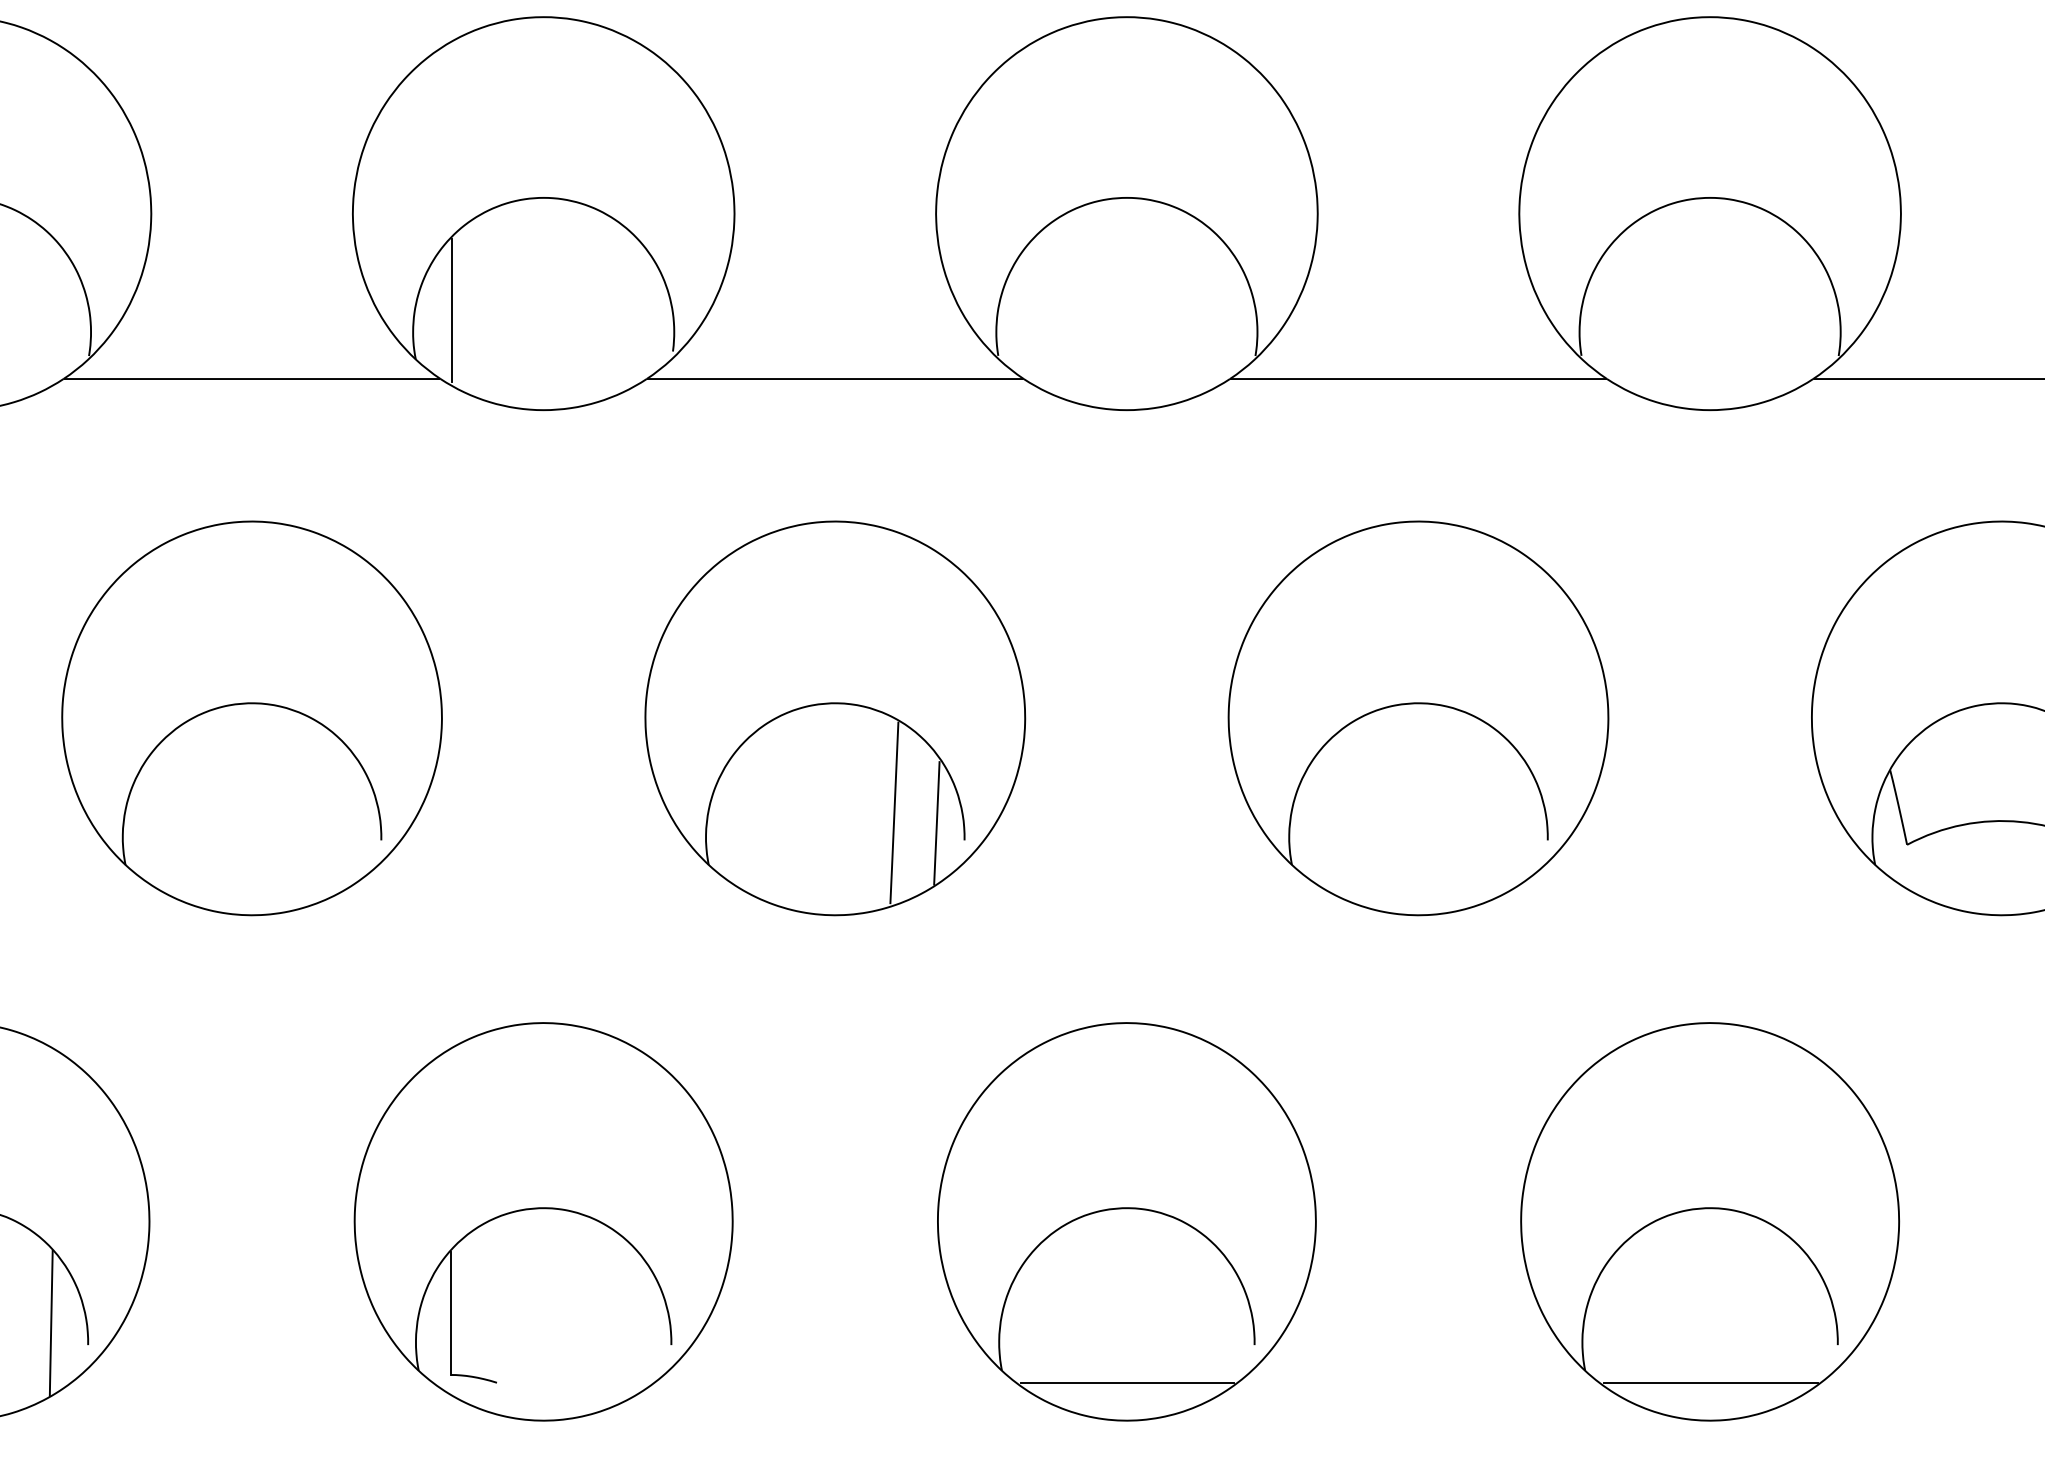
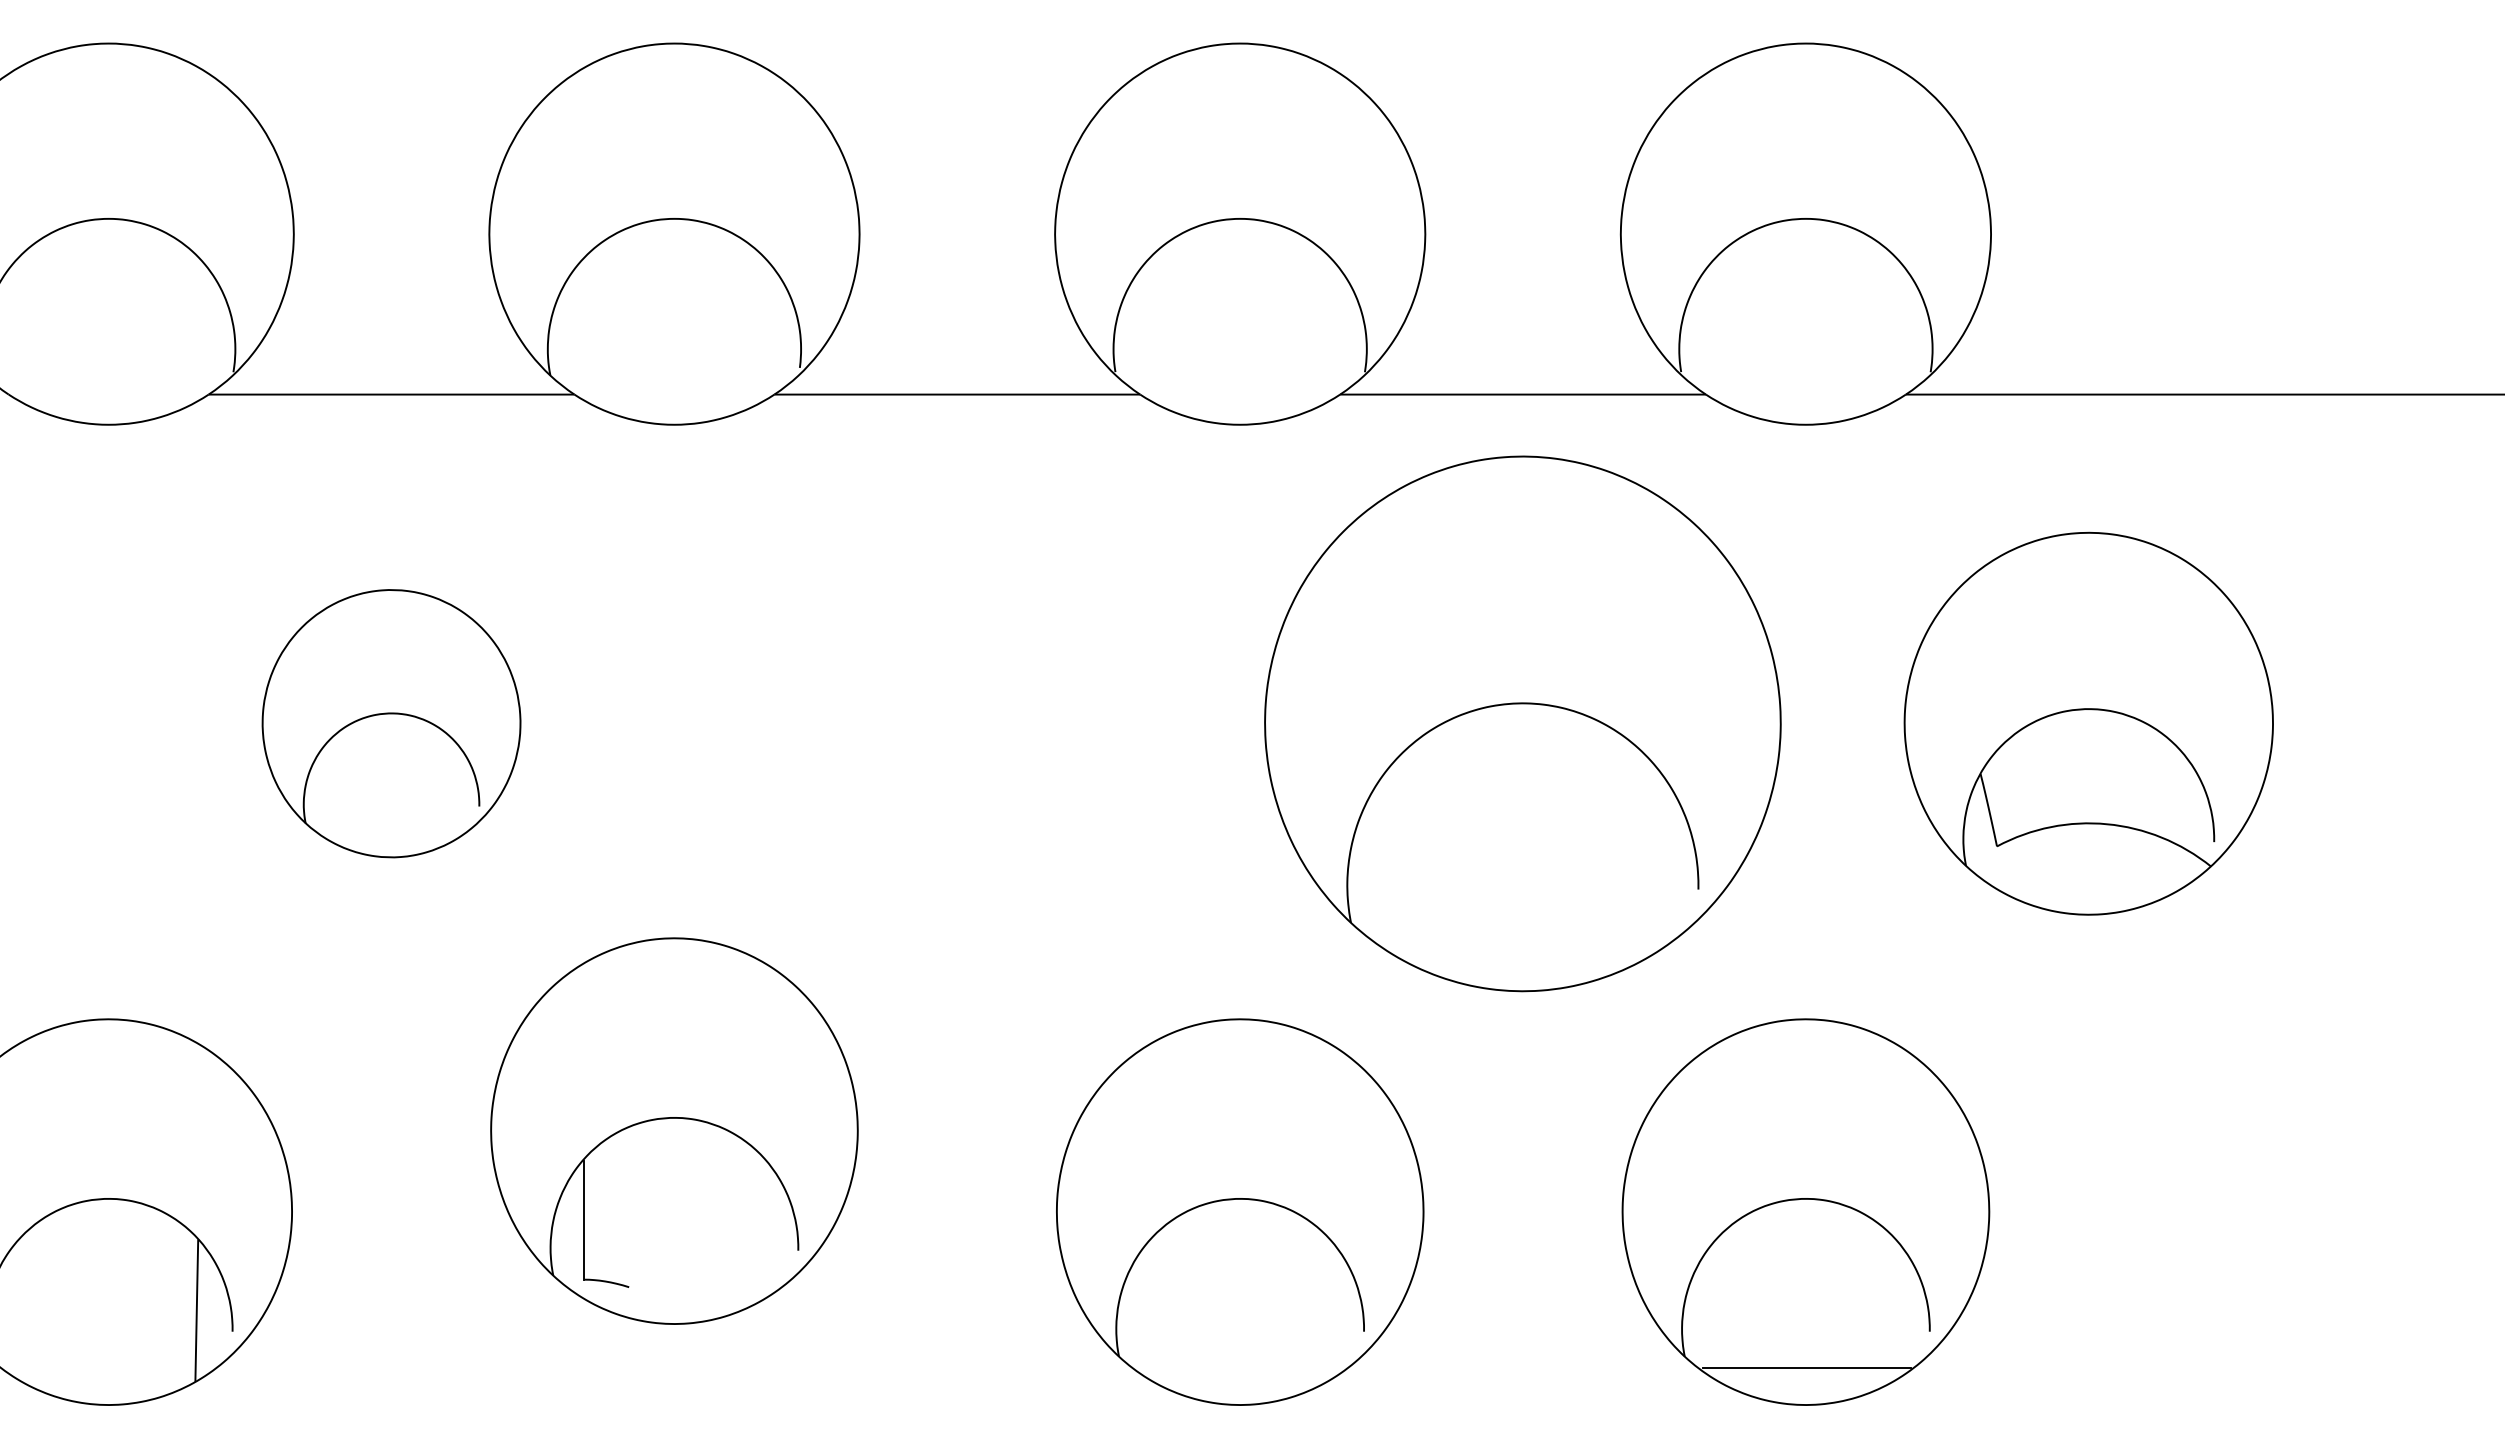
line: (451, 309) -> (585, 327), removed
part: (251, 718) -> (391, 723), size x0.7
part: (835, 718) -> (957, 723), removed
part: (1418, 718) -> (1523, 723), size x1.4
part: (543, 1221) -> (674, 1130), moved
line: (1127, 1383) -> (1240, 1368), removed

